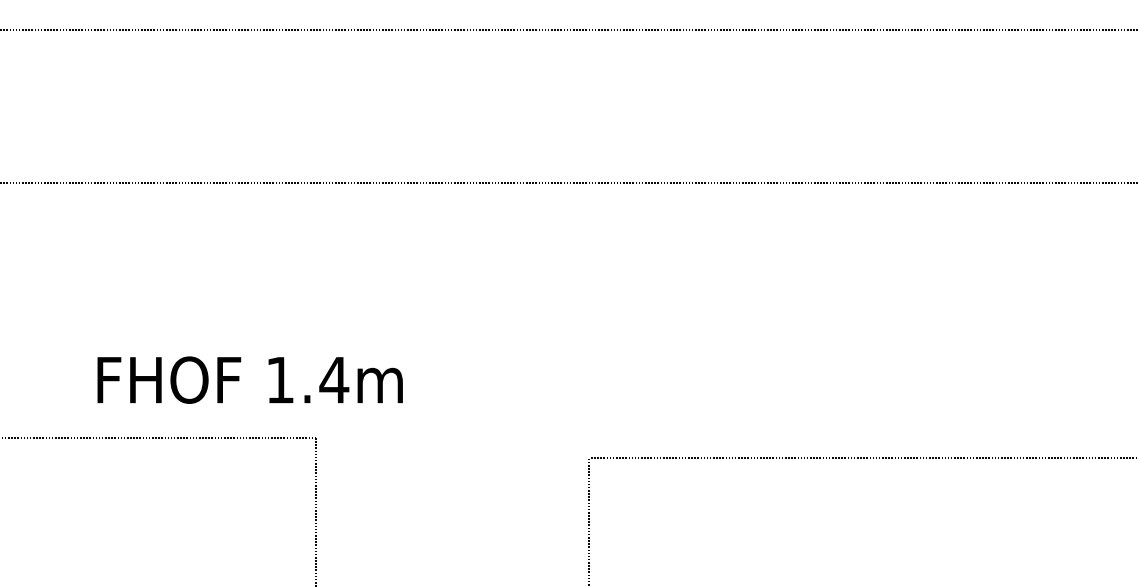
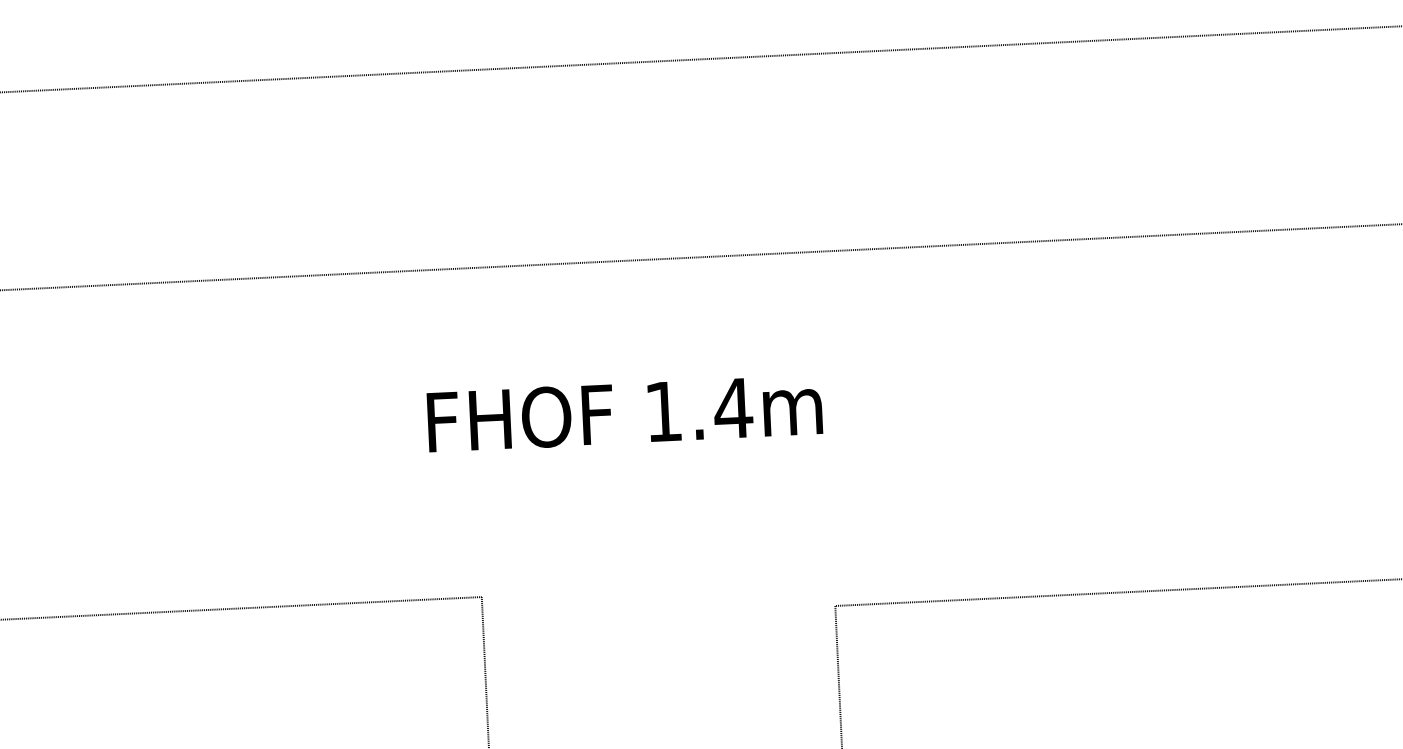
text: (249, 379) -> (623, 412), moved

